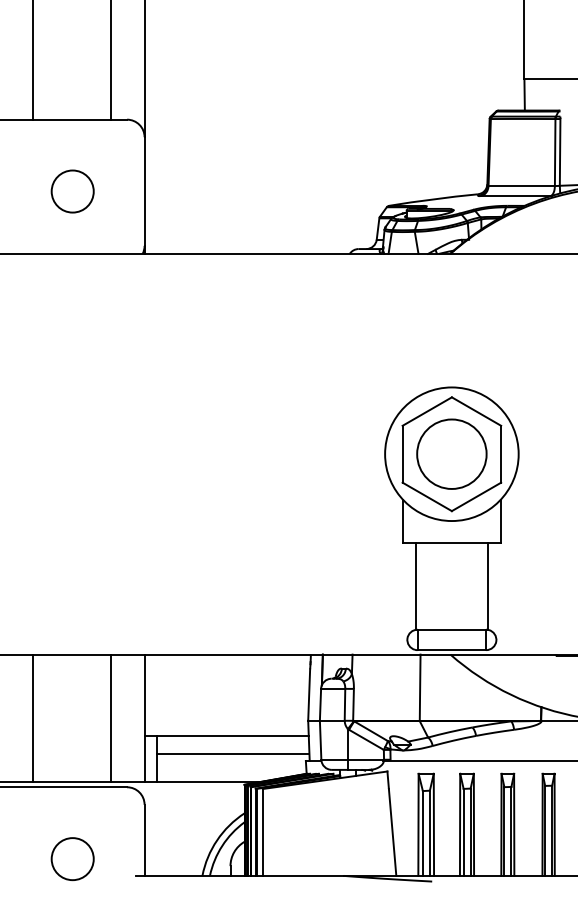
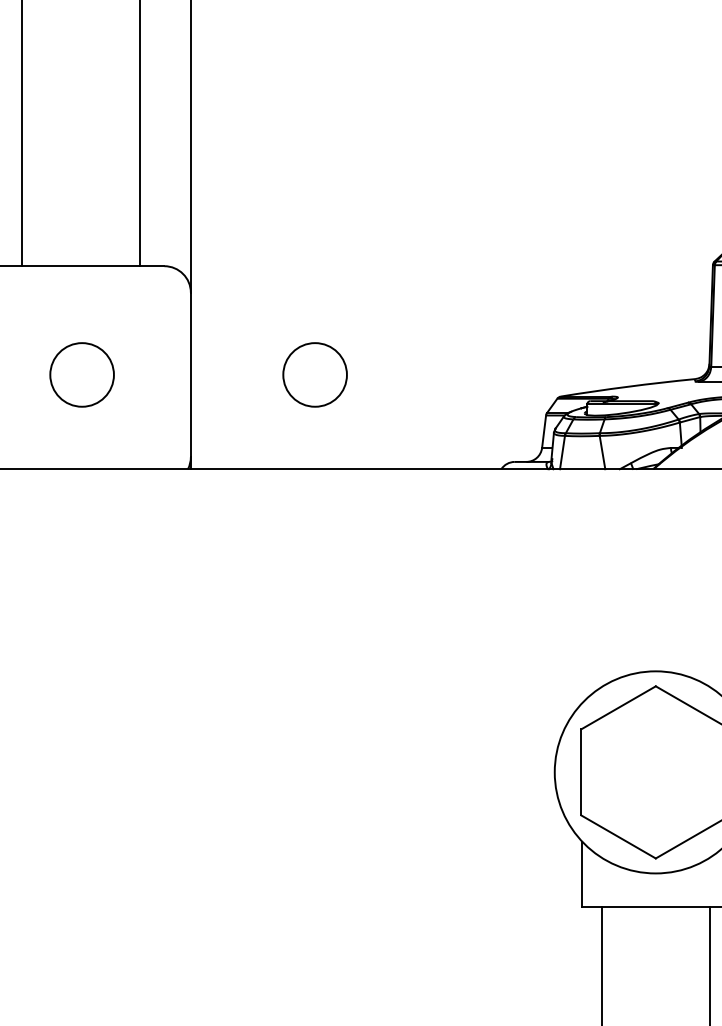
circle: (226, 191) -> (314, 374), added
circle: (451, 453) -> (655, 771), removed

